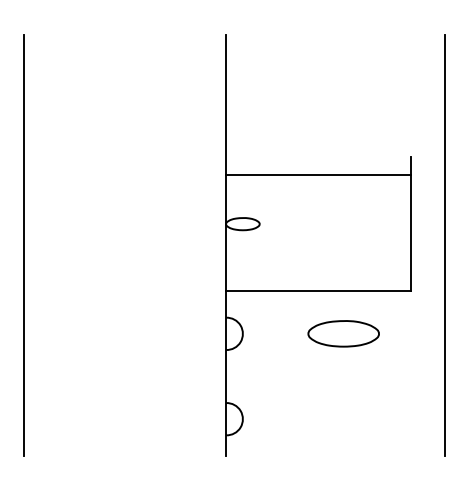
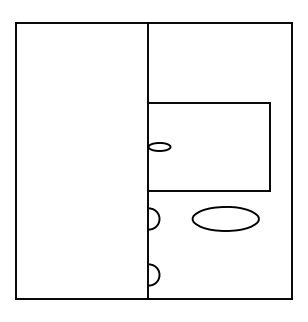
line: (233, 35) -> (153, 23), added
line: (317, 176) -> (208, 103), moved
part: (343, 333) -> (225, 218), size x1.43
line: (233, 455) -> (153, 298), added

